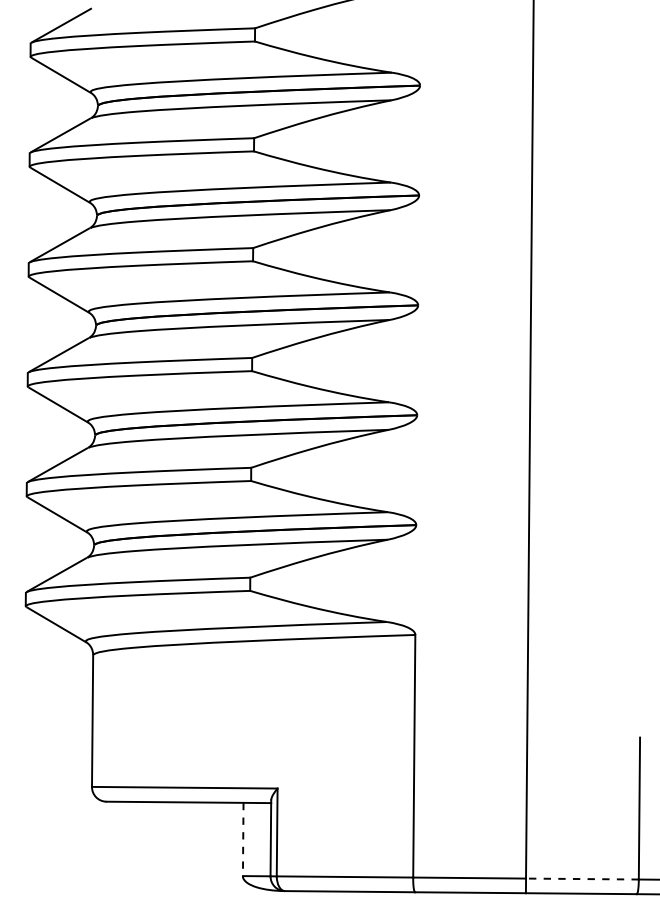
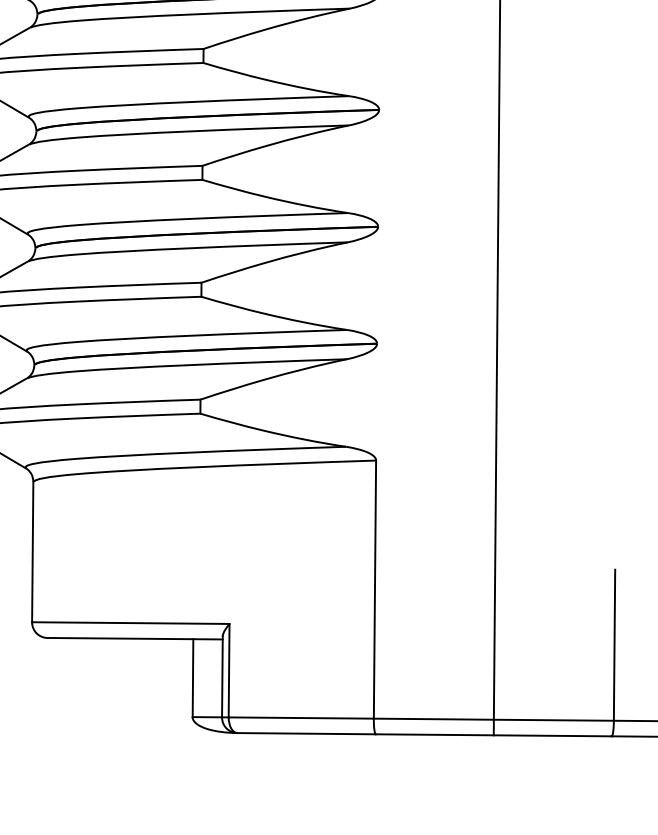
line: (243, 839) -> (193, 678), dashed -> solid
line: (581, 879) -> (552, 720), dashed -> solid

